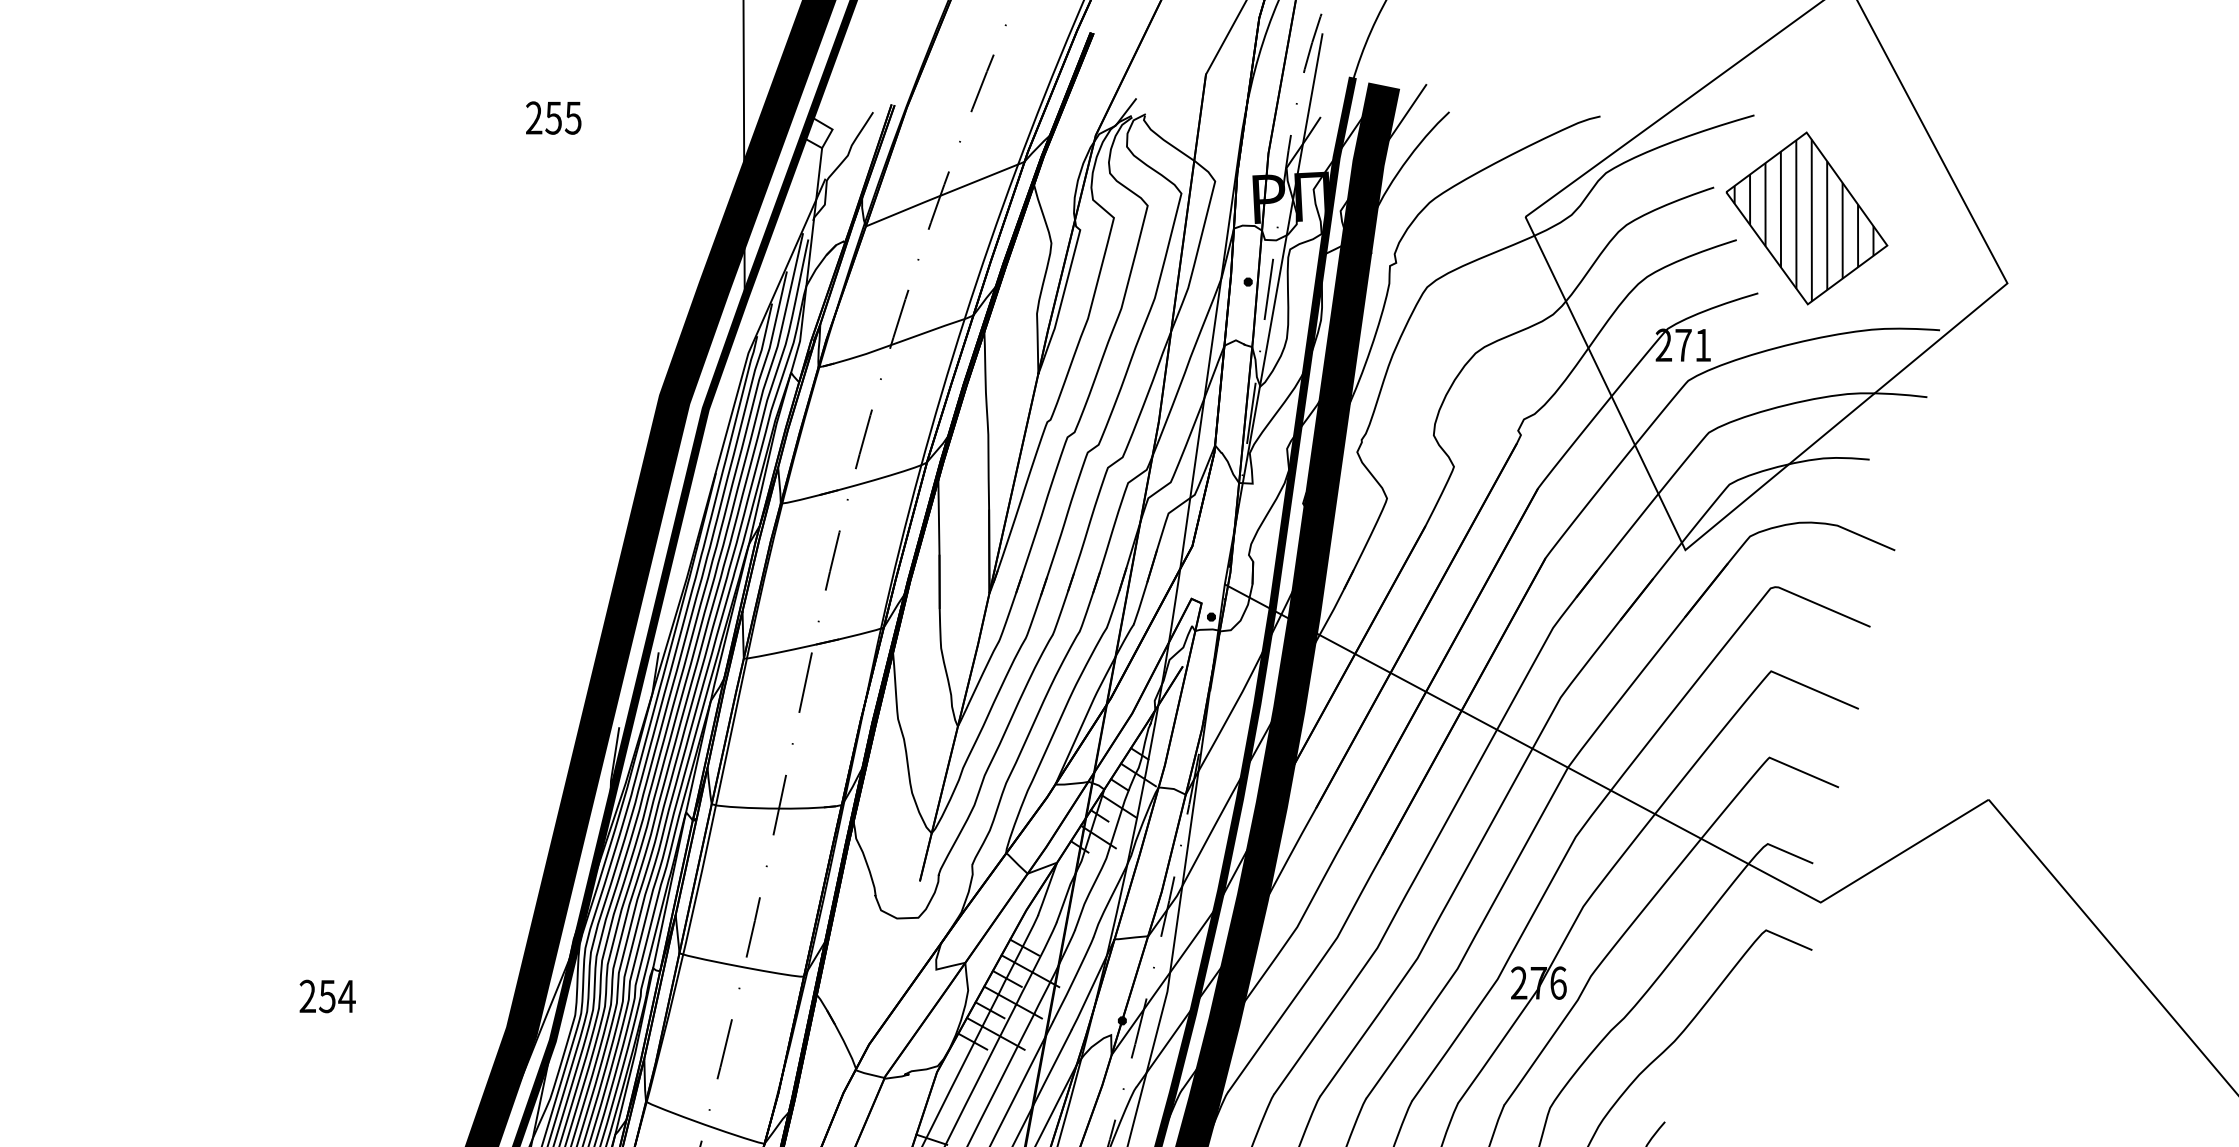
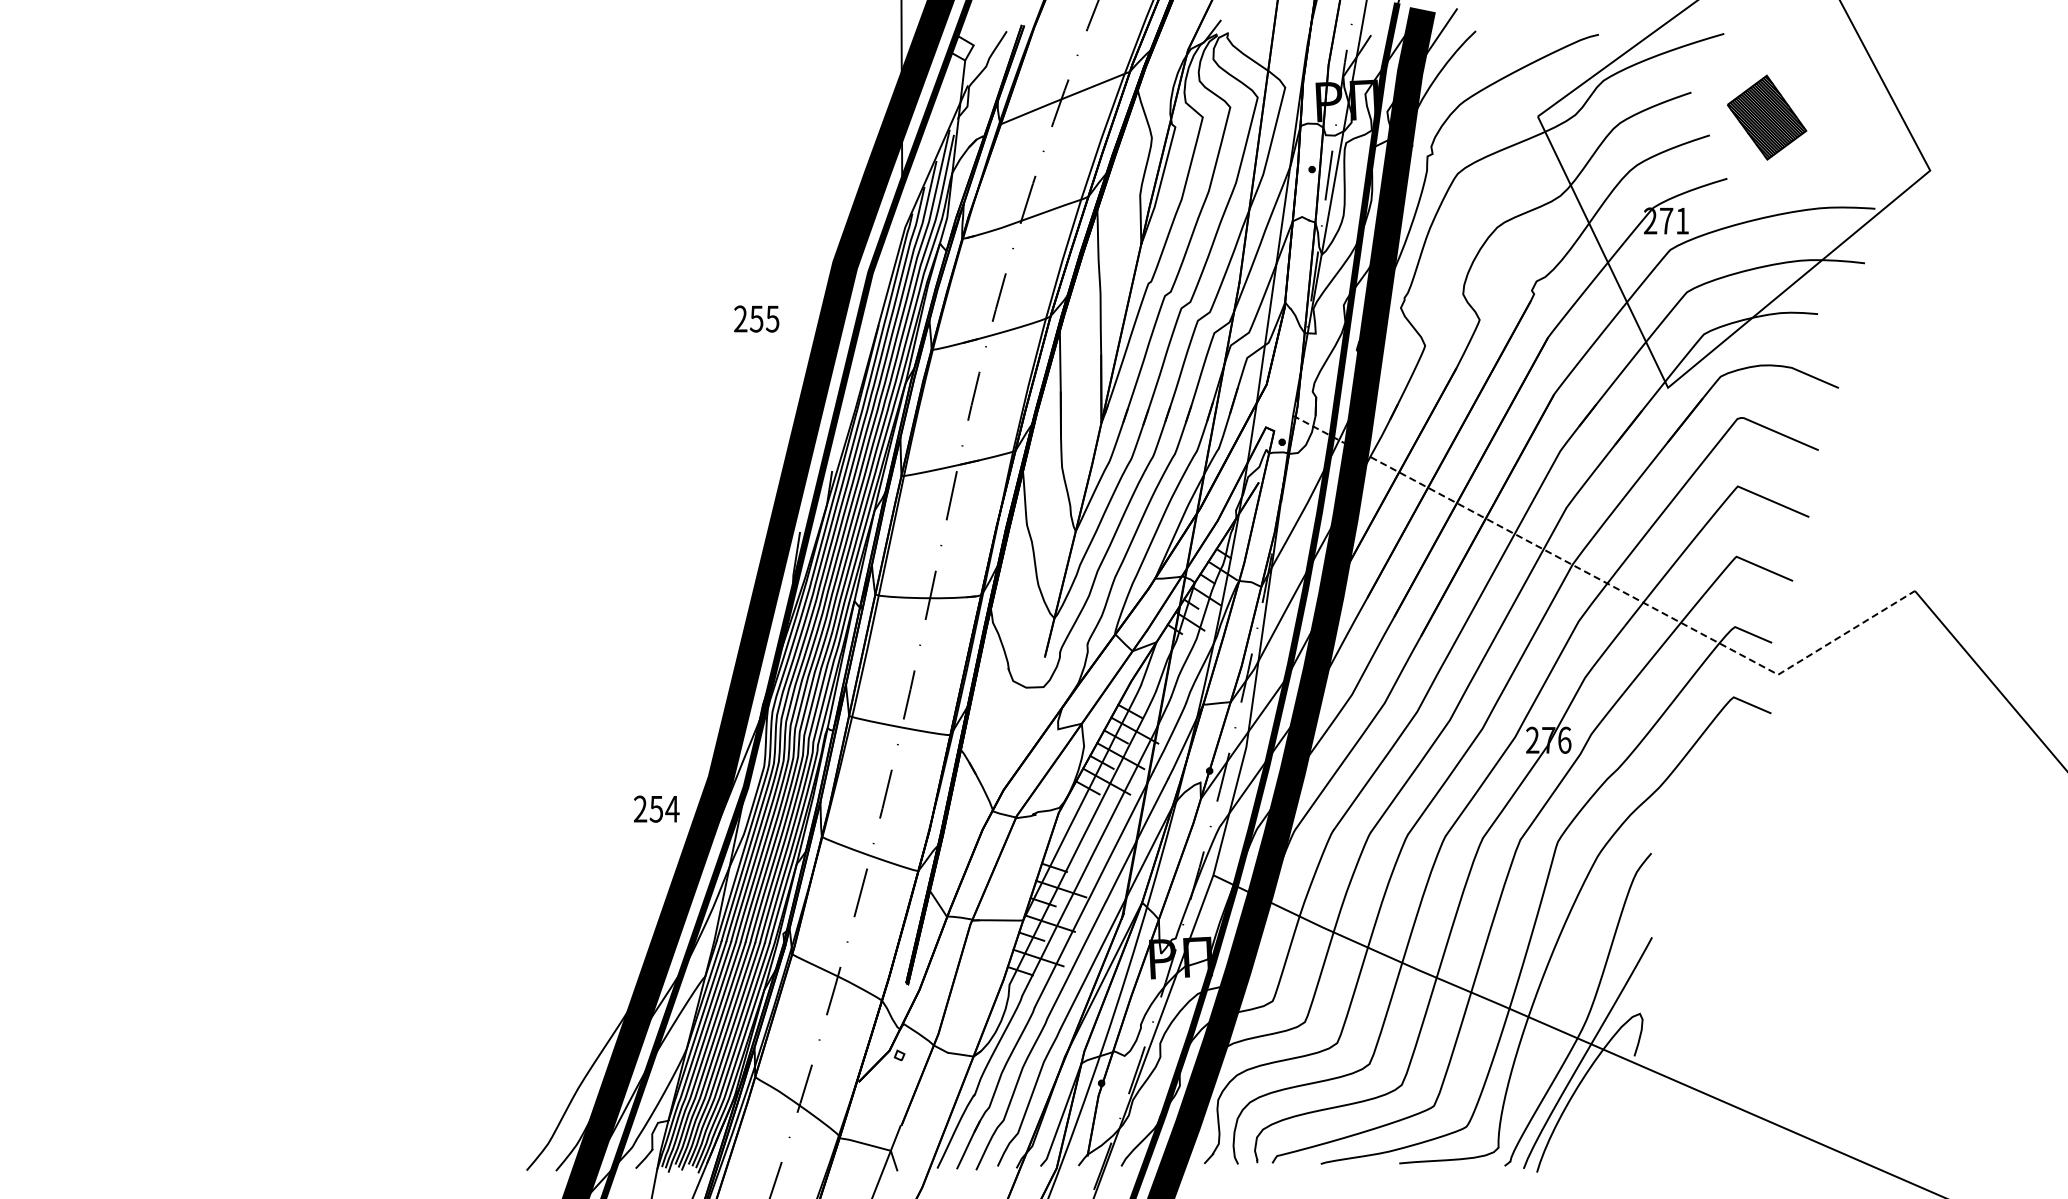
text: (553, 117) -> (756, 318), moved
part: (1806, 218) -> (1766, 117), size x0.6
line: (1611, 790) -> (1607, 583), solid -> dashed
text: (327, 995) -> (656, 808), moved

